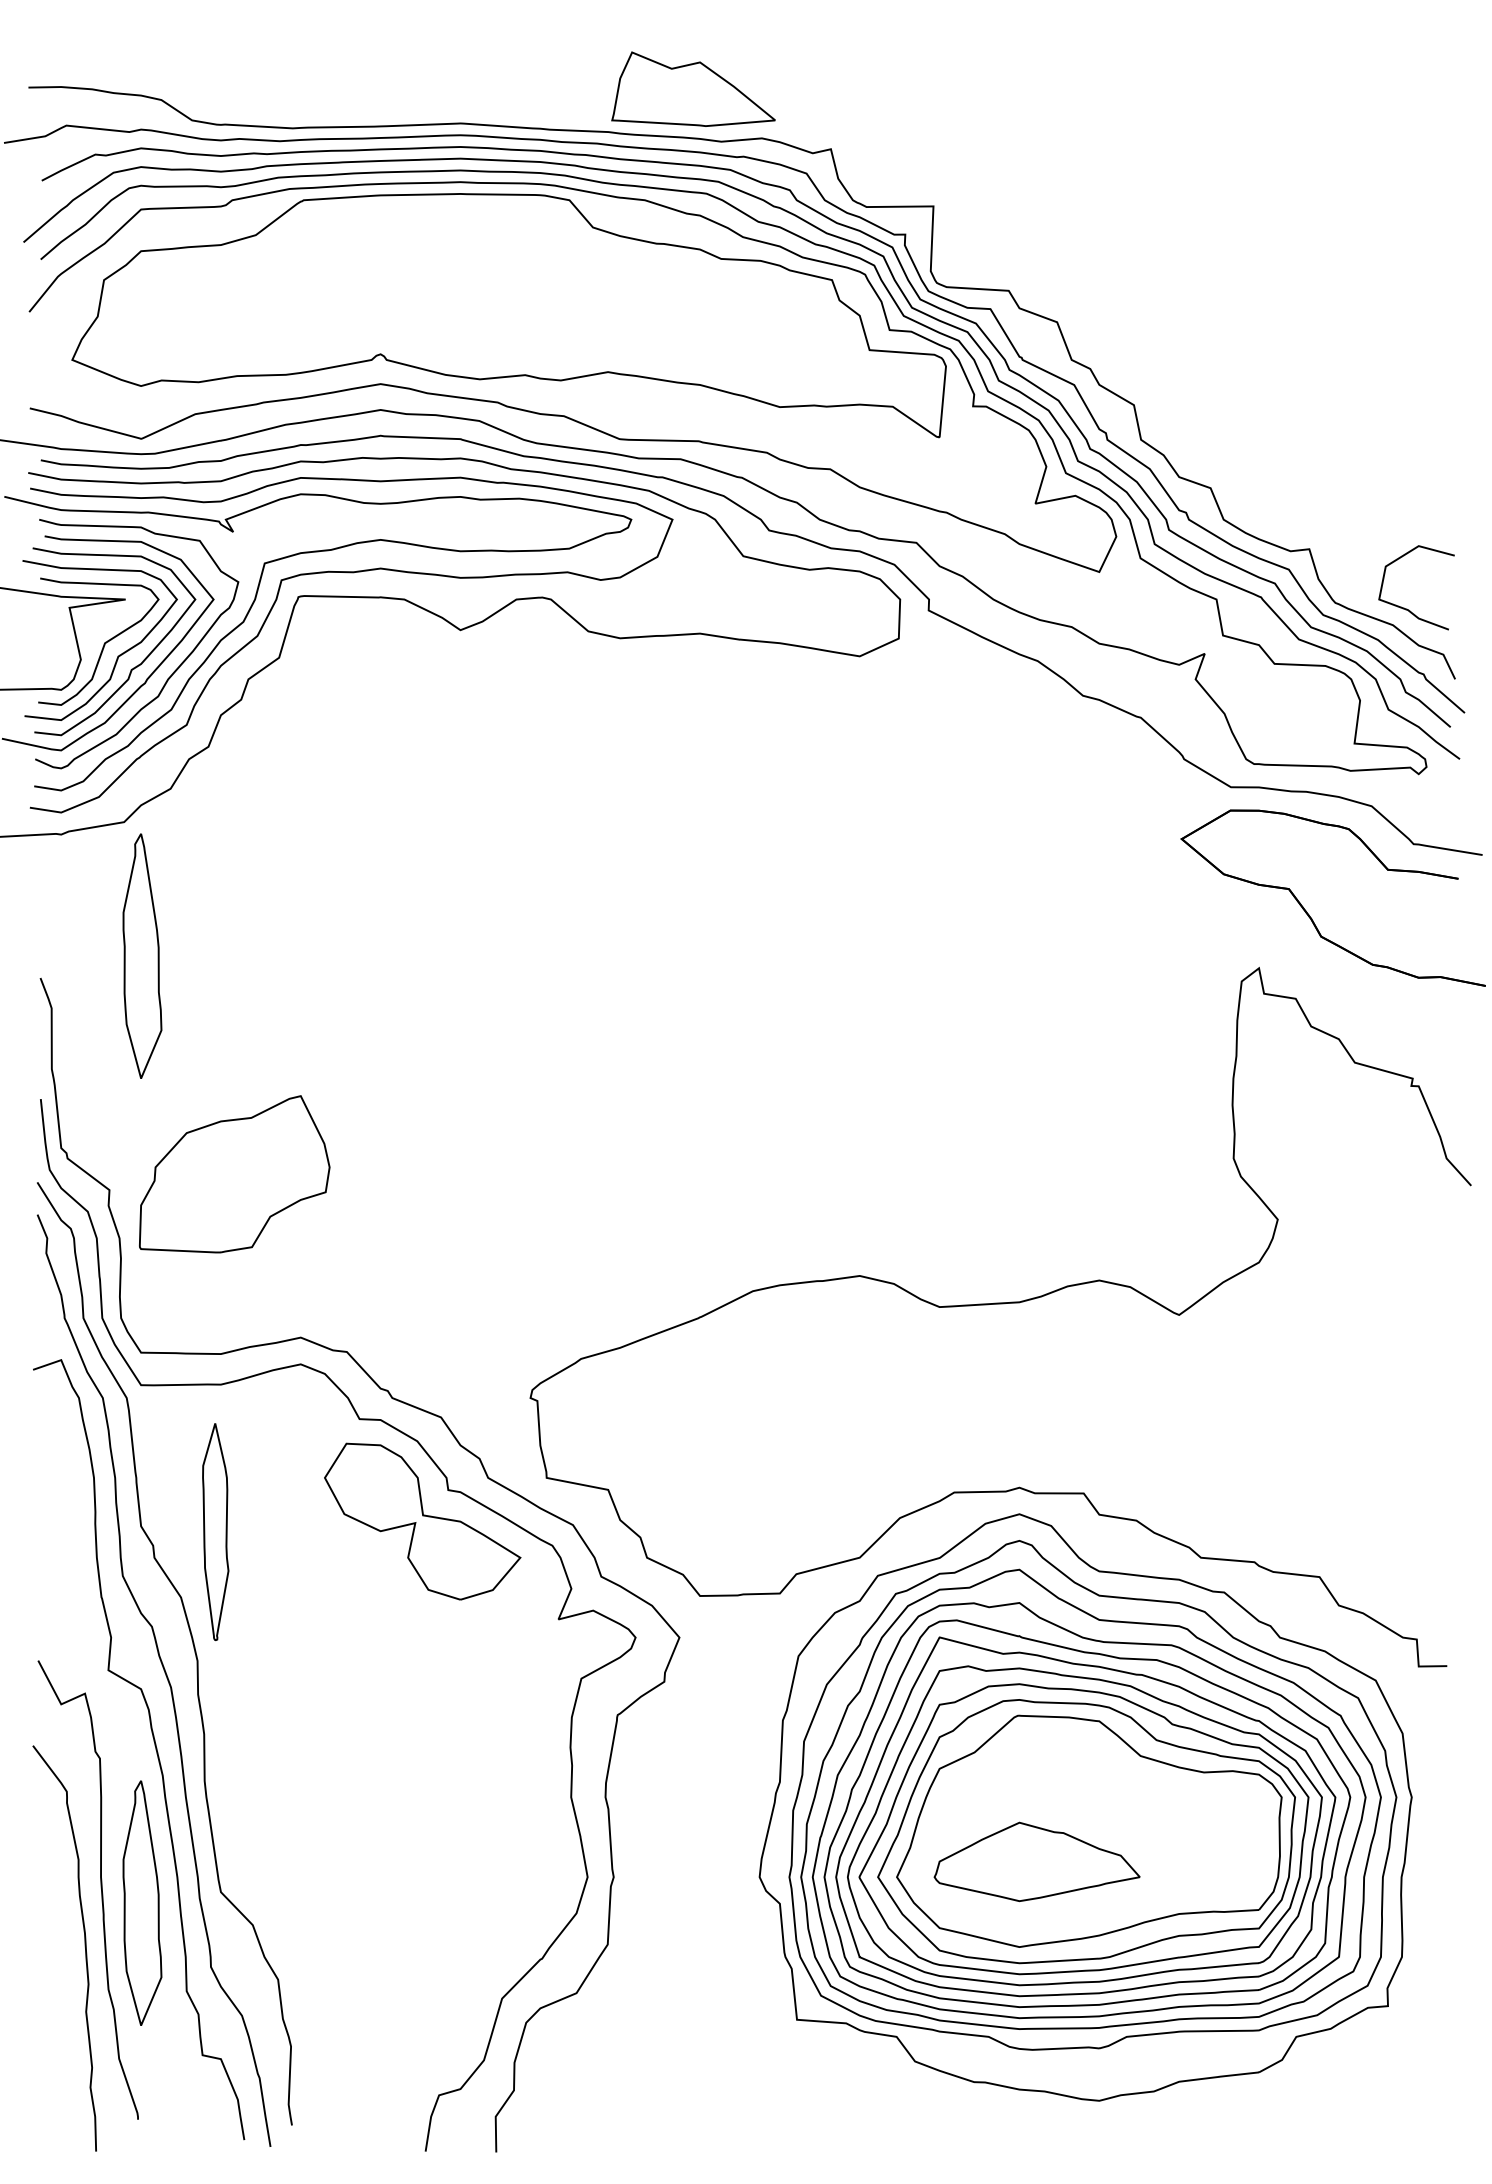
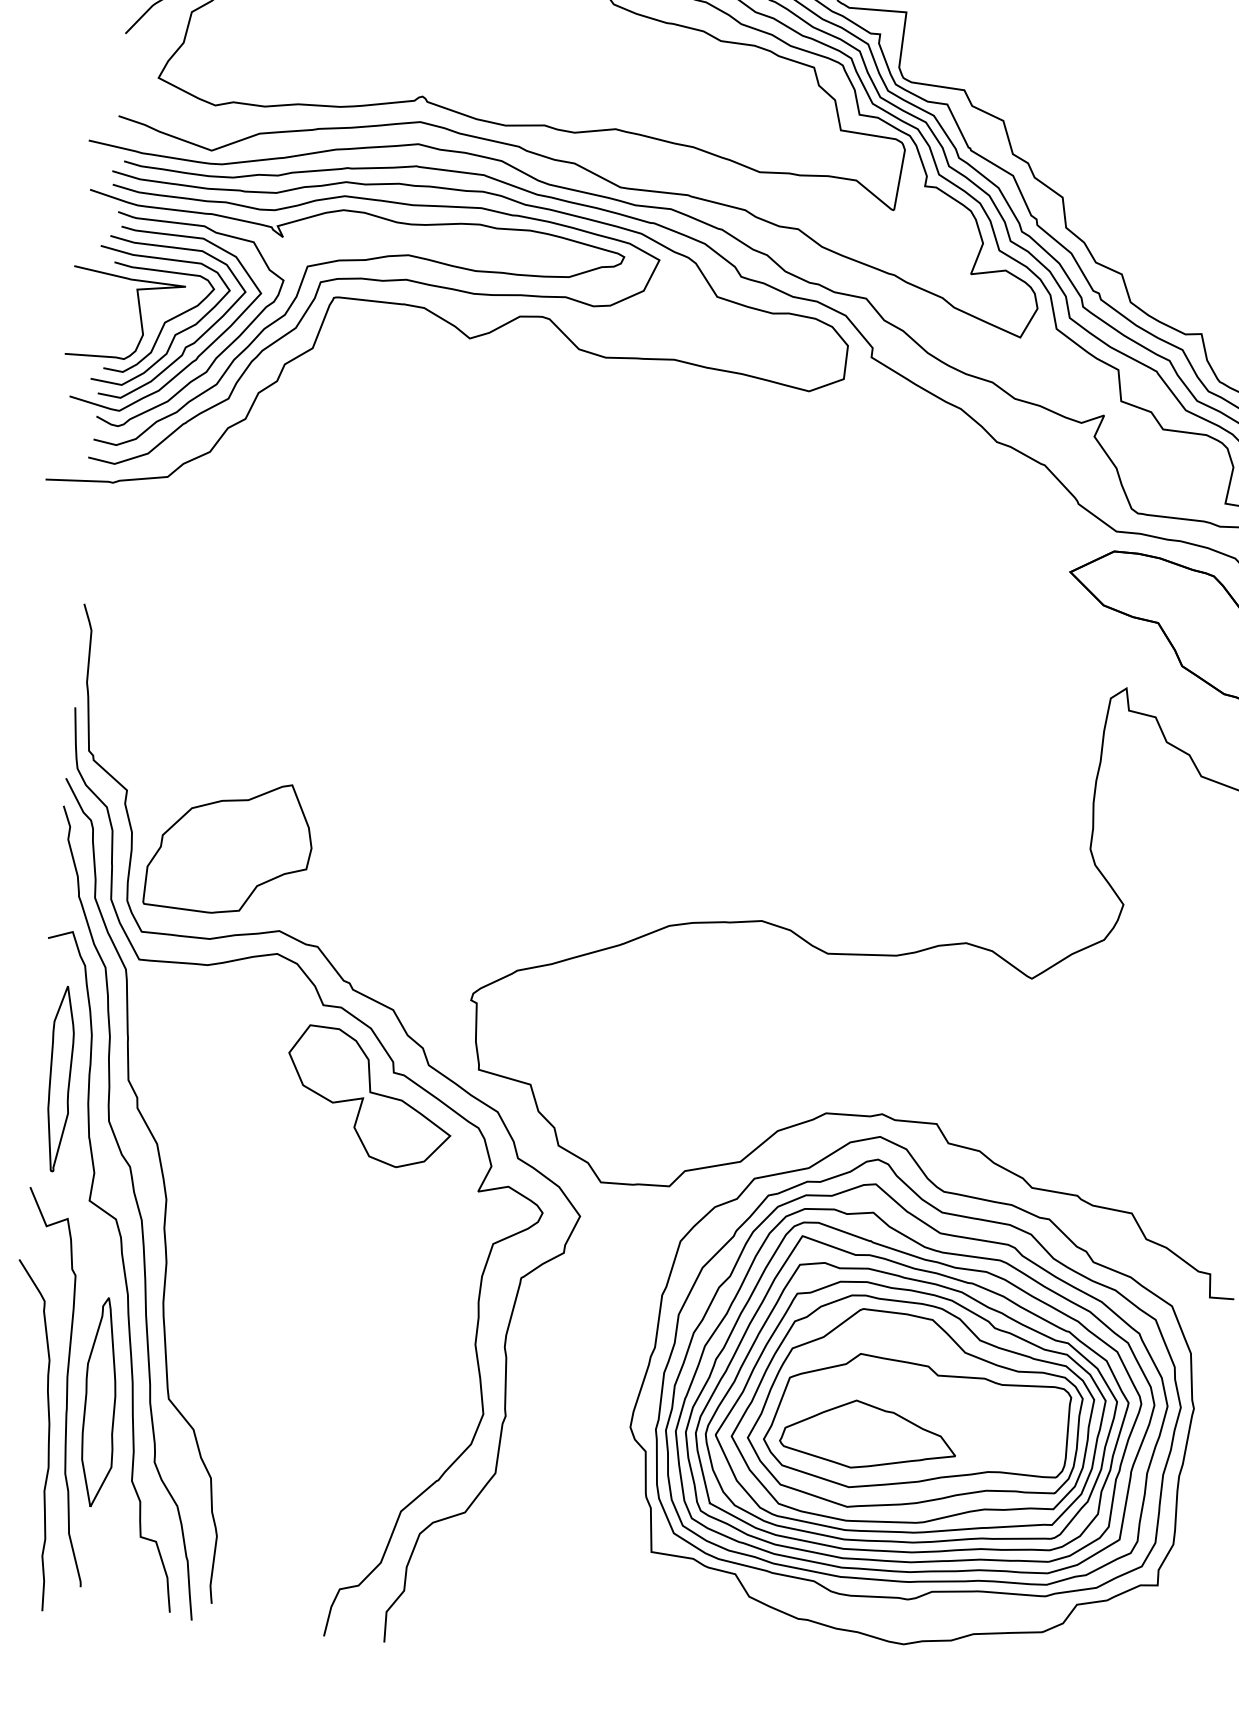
part: (142, 955) -> (173, 592), removed
part: (234, 1174) -> (229, 847), moved
part: (215, 1532) -> (59, 1079), moved
part: (1091, 1845) -> (916, 1425), added

